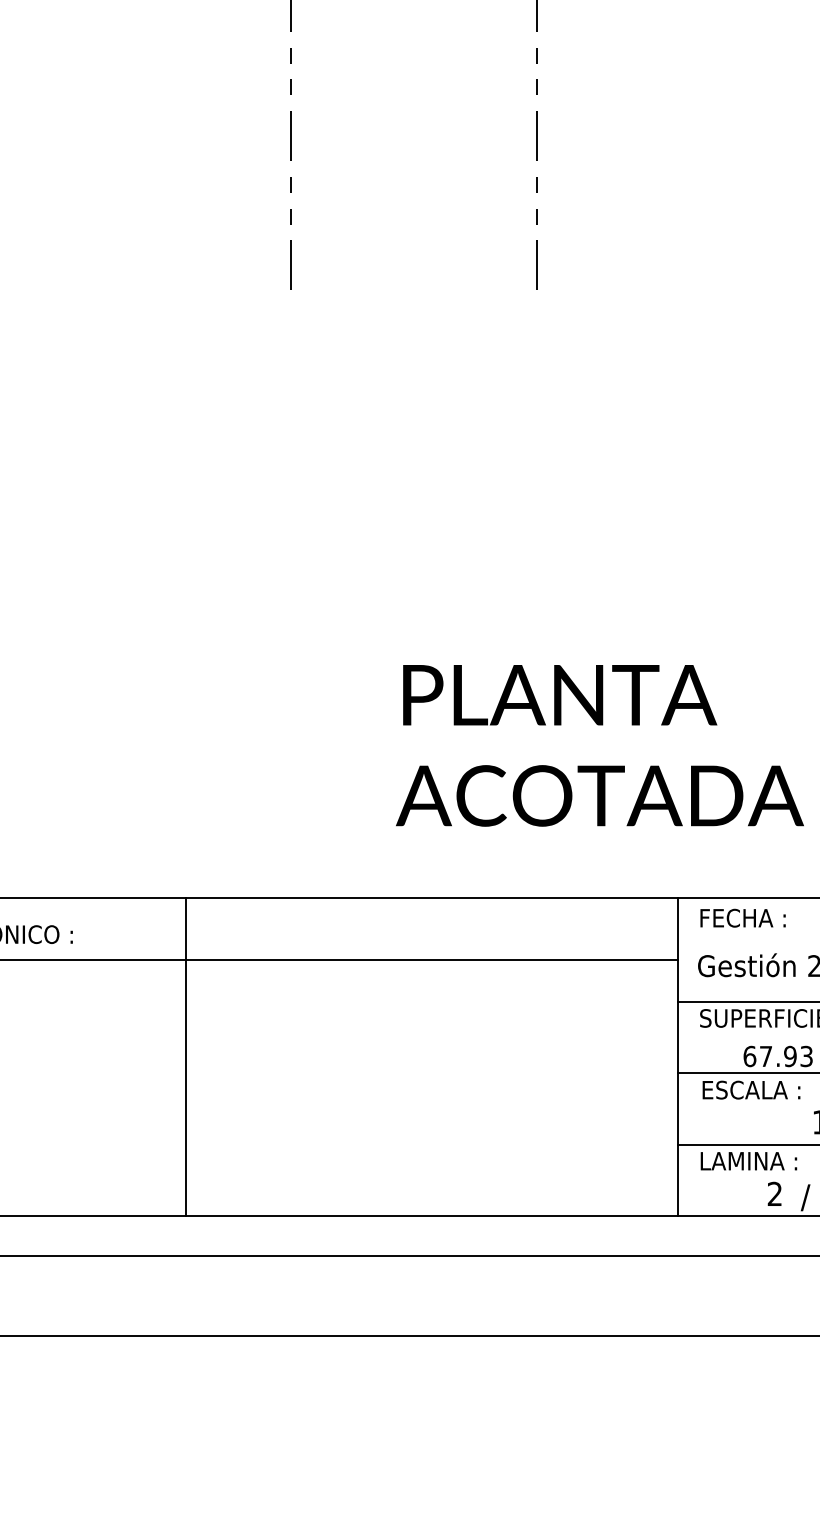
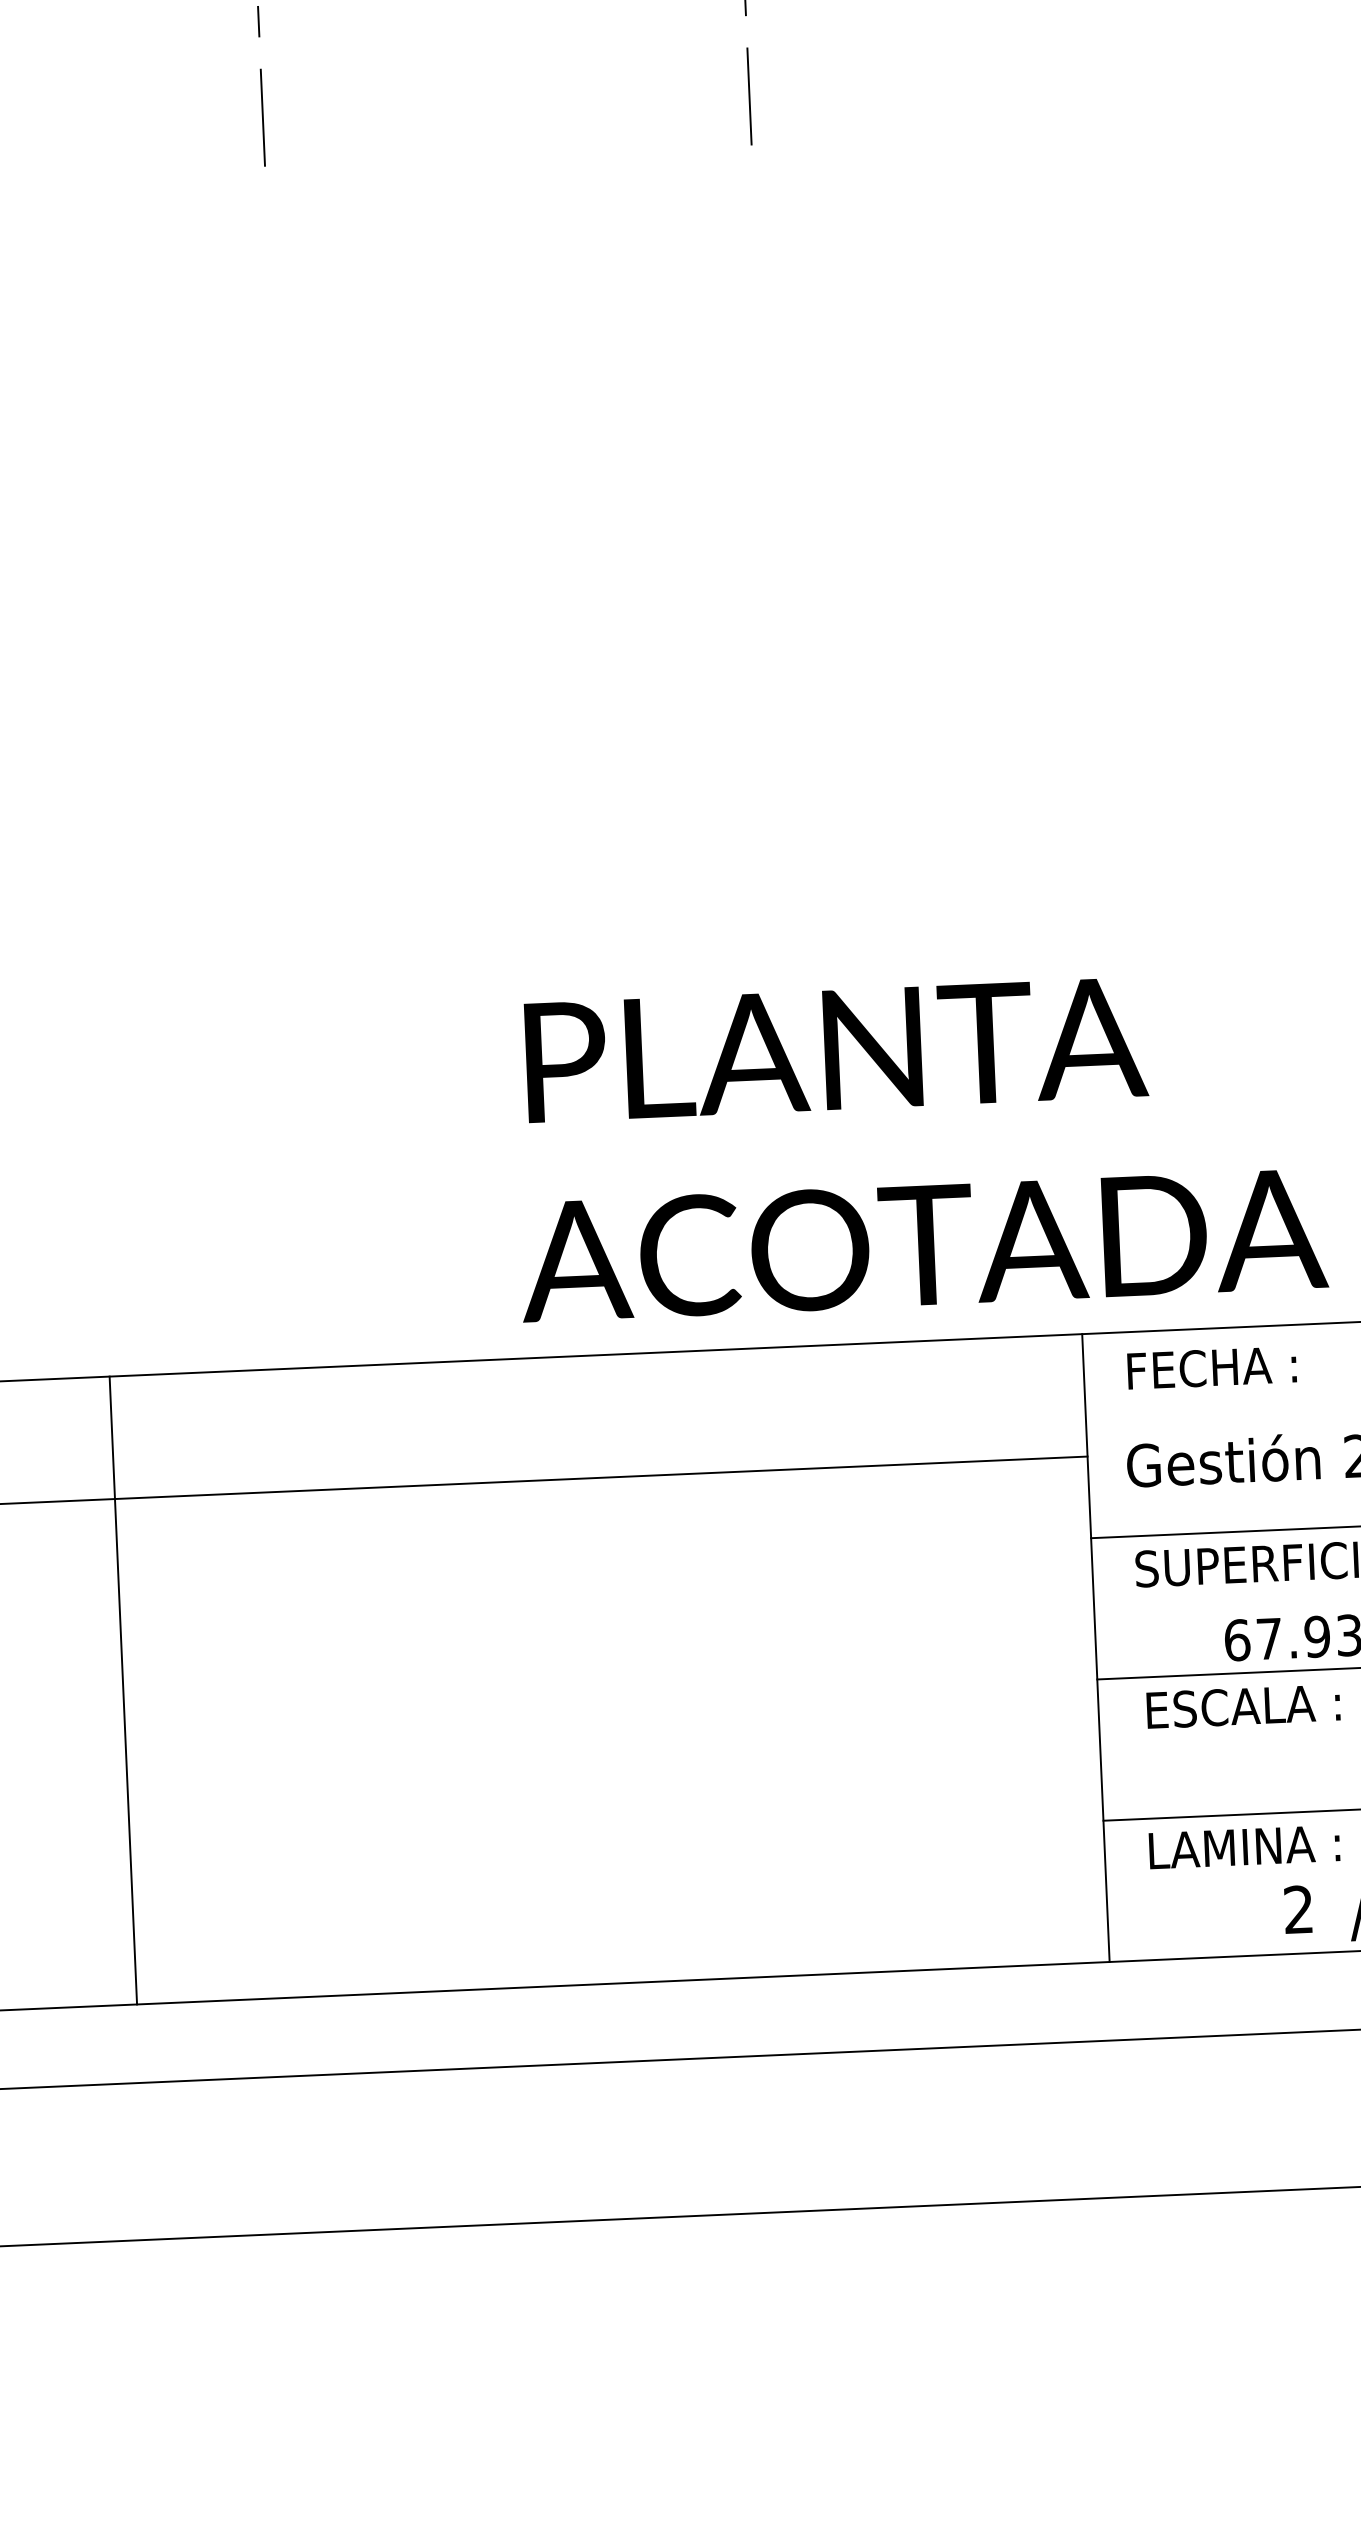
text: (599, 745) -> (918, 1145), moved

